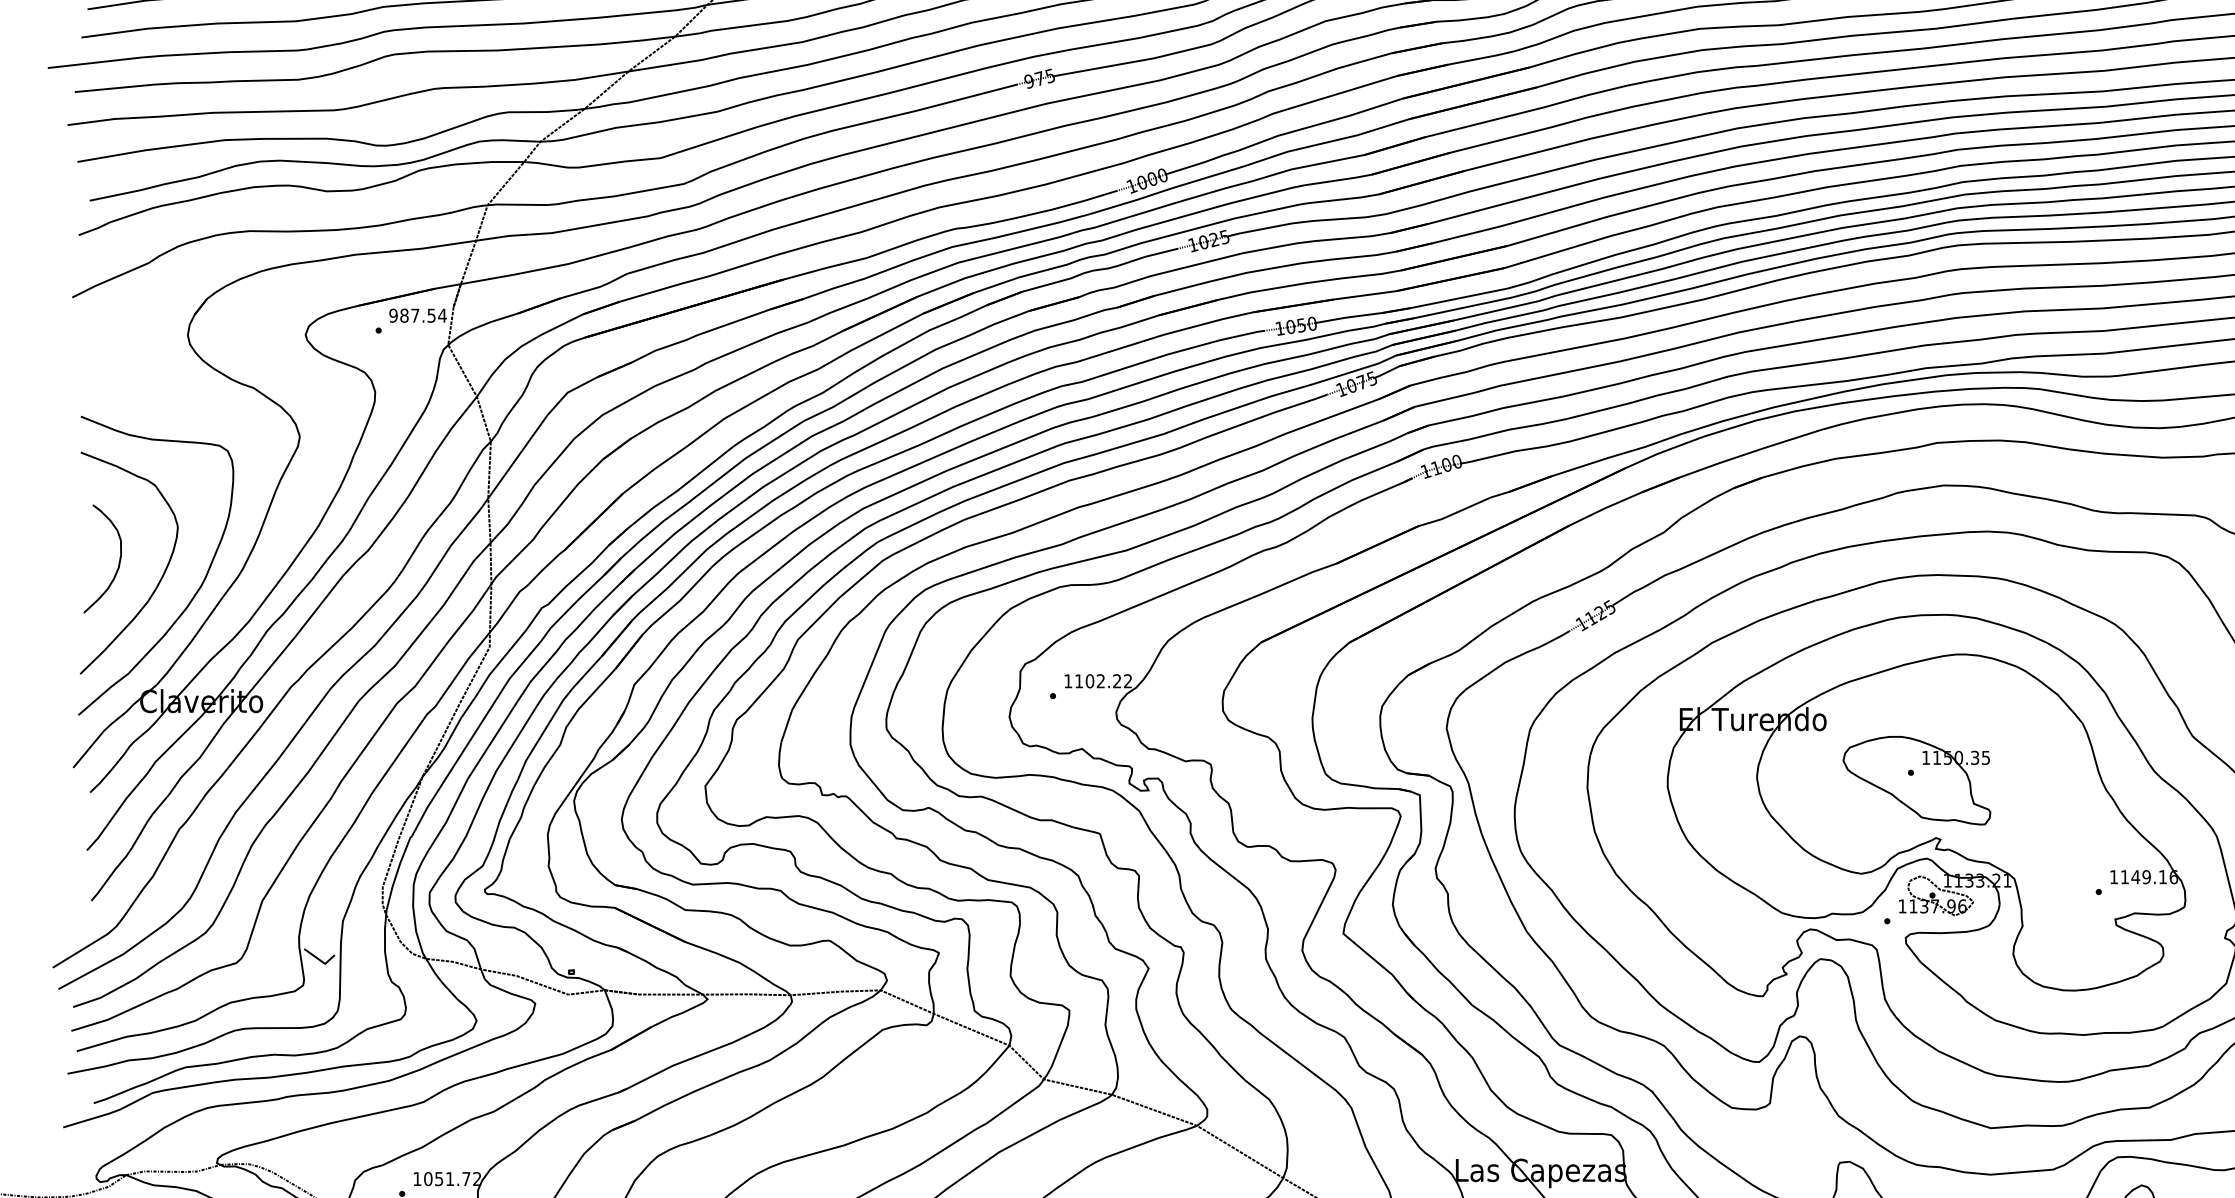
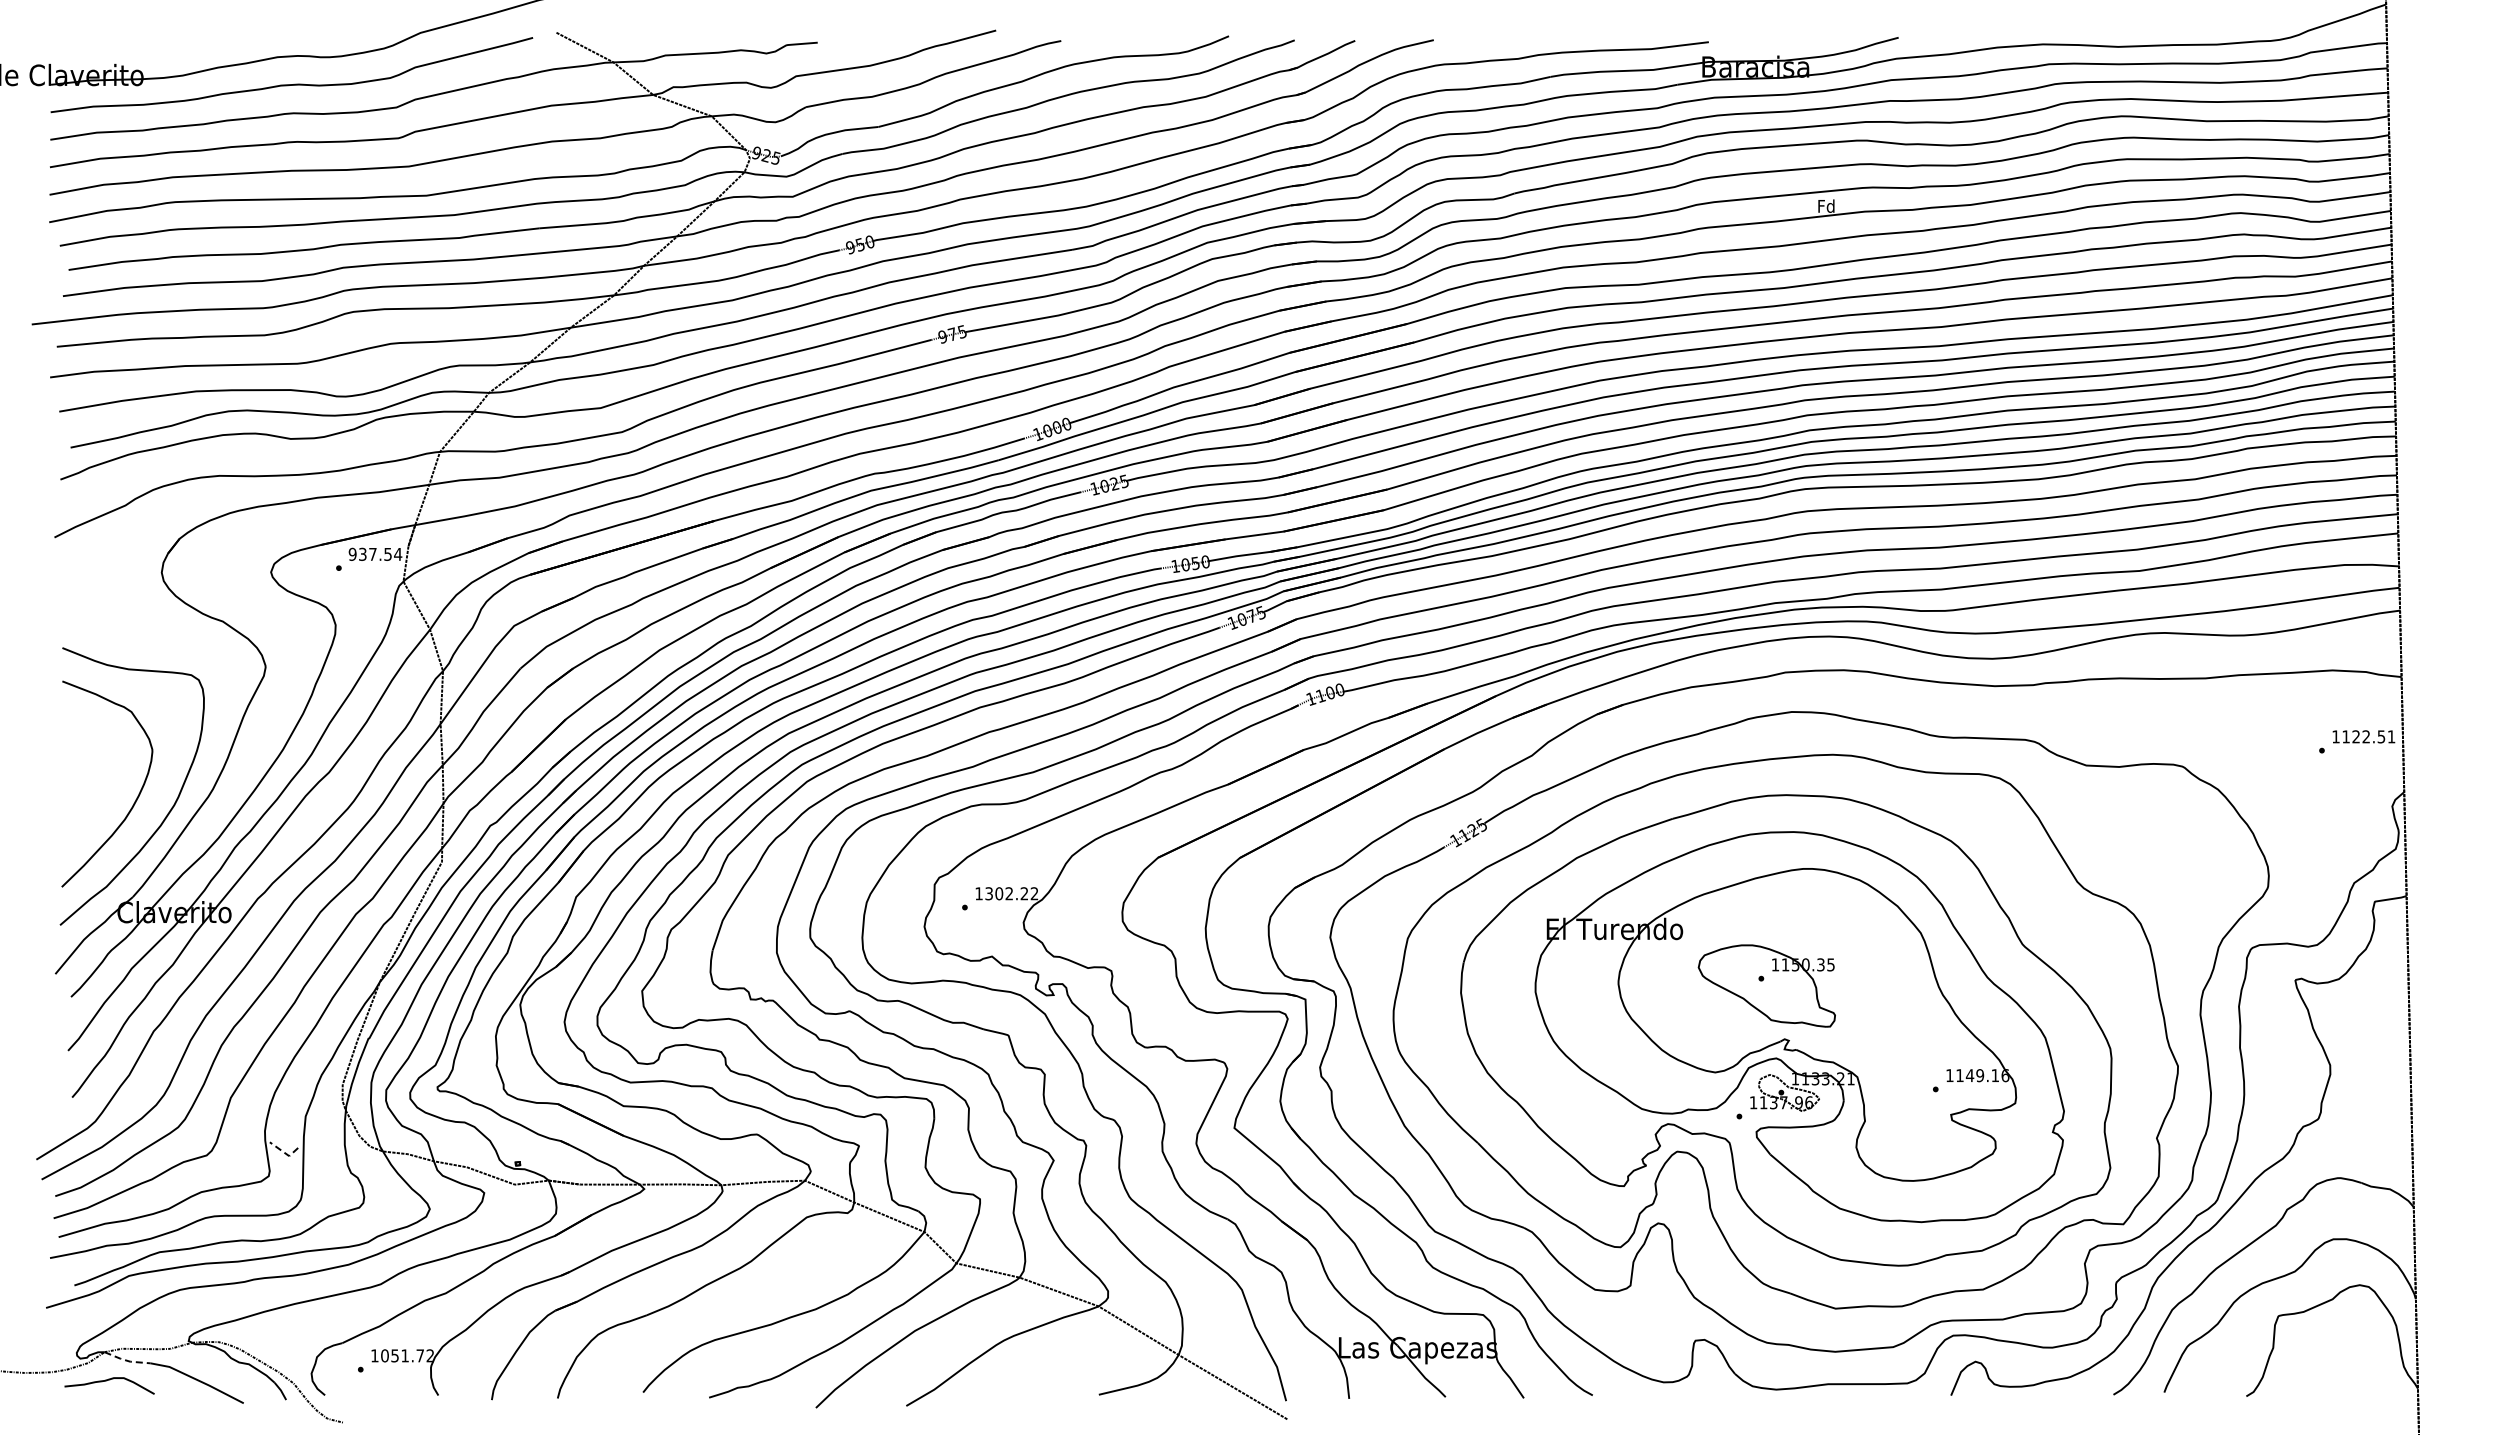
text: (404, 314) -> (362, 553), 987.54 -> 937.54
curve: (118, 561) -> (97, 782), removed
text: (1078, 680) -> (988, 893), 1102.22 -> 1302.22
line: (321, 961) -> (285, 1153), solid -> dashed
line: (150, 1184) -> (127, 1360), solid -> dashed

